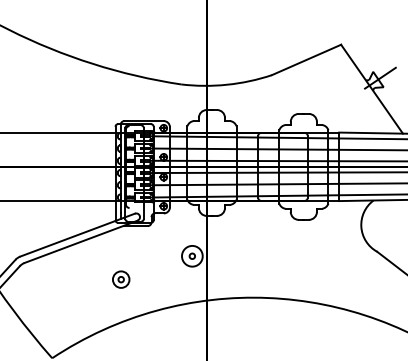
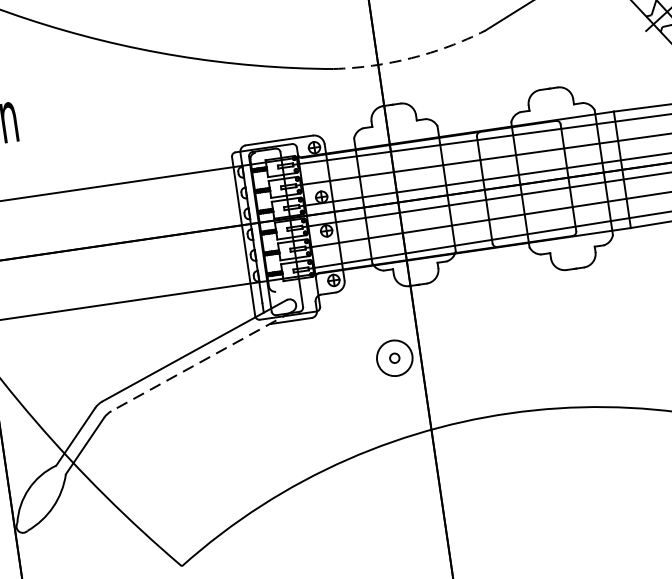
arc: (227, 84) -> (411, 57), solid -> dashed
line: (80, 241) -> (201, 360), solid -> dashed
part: (121, 279) -> (280, 415), removed

